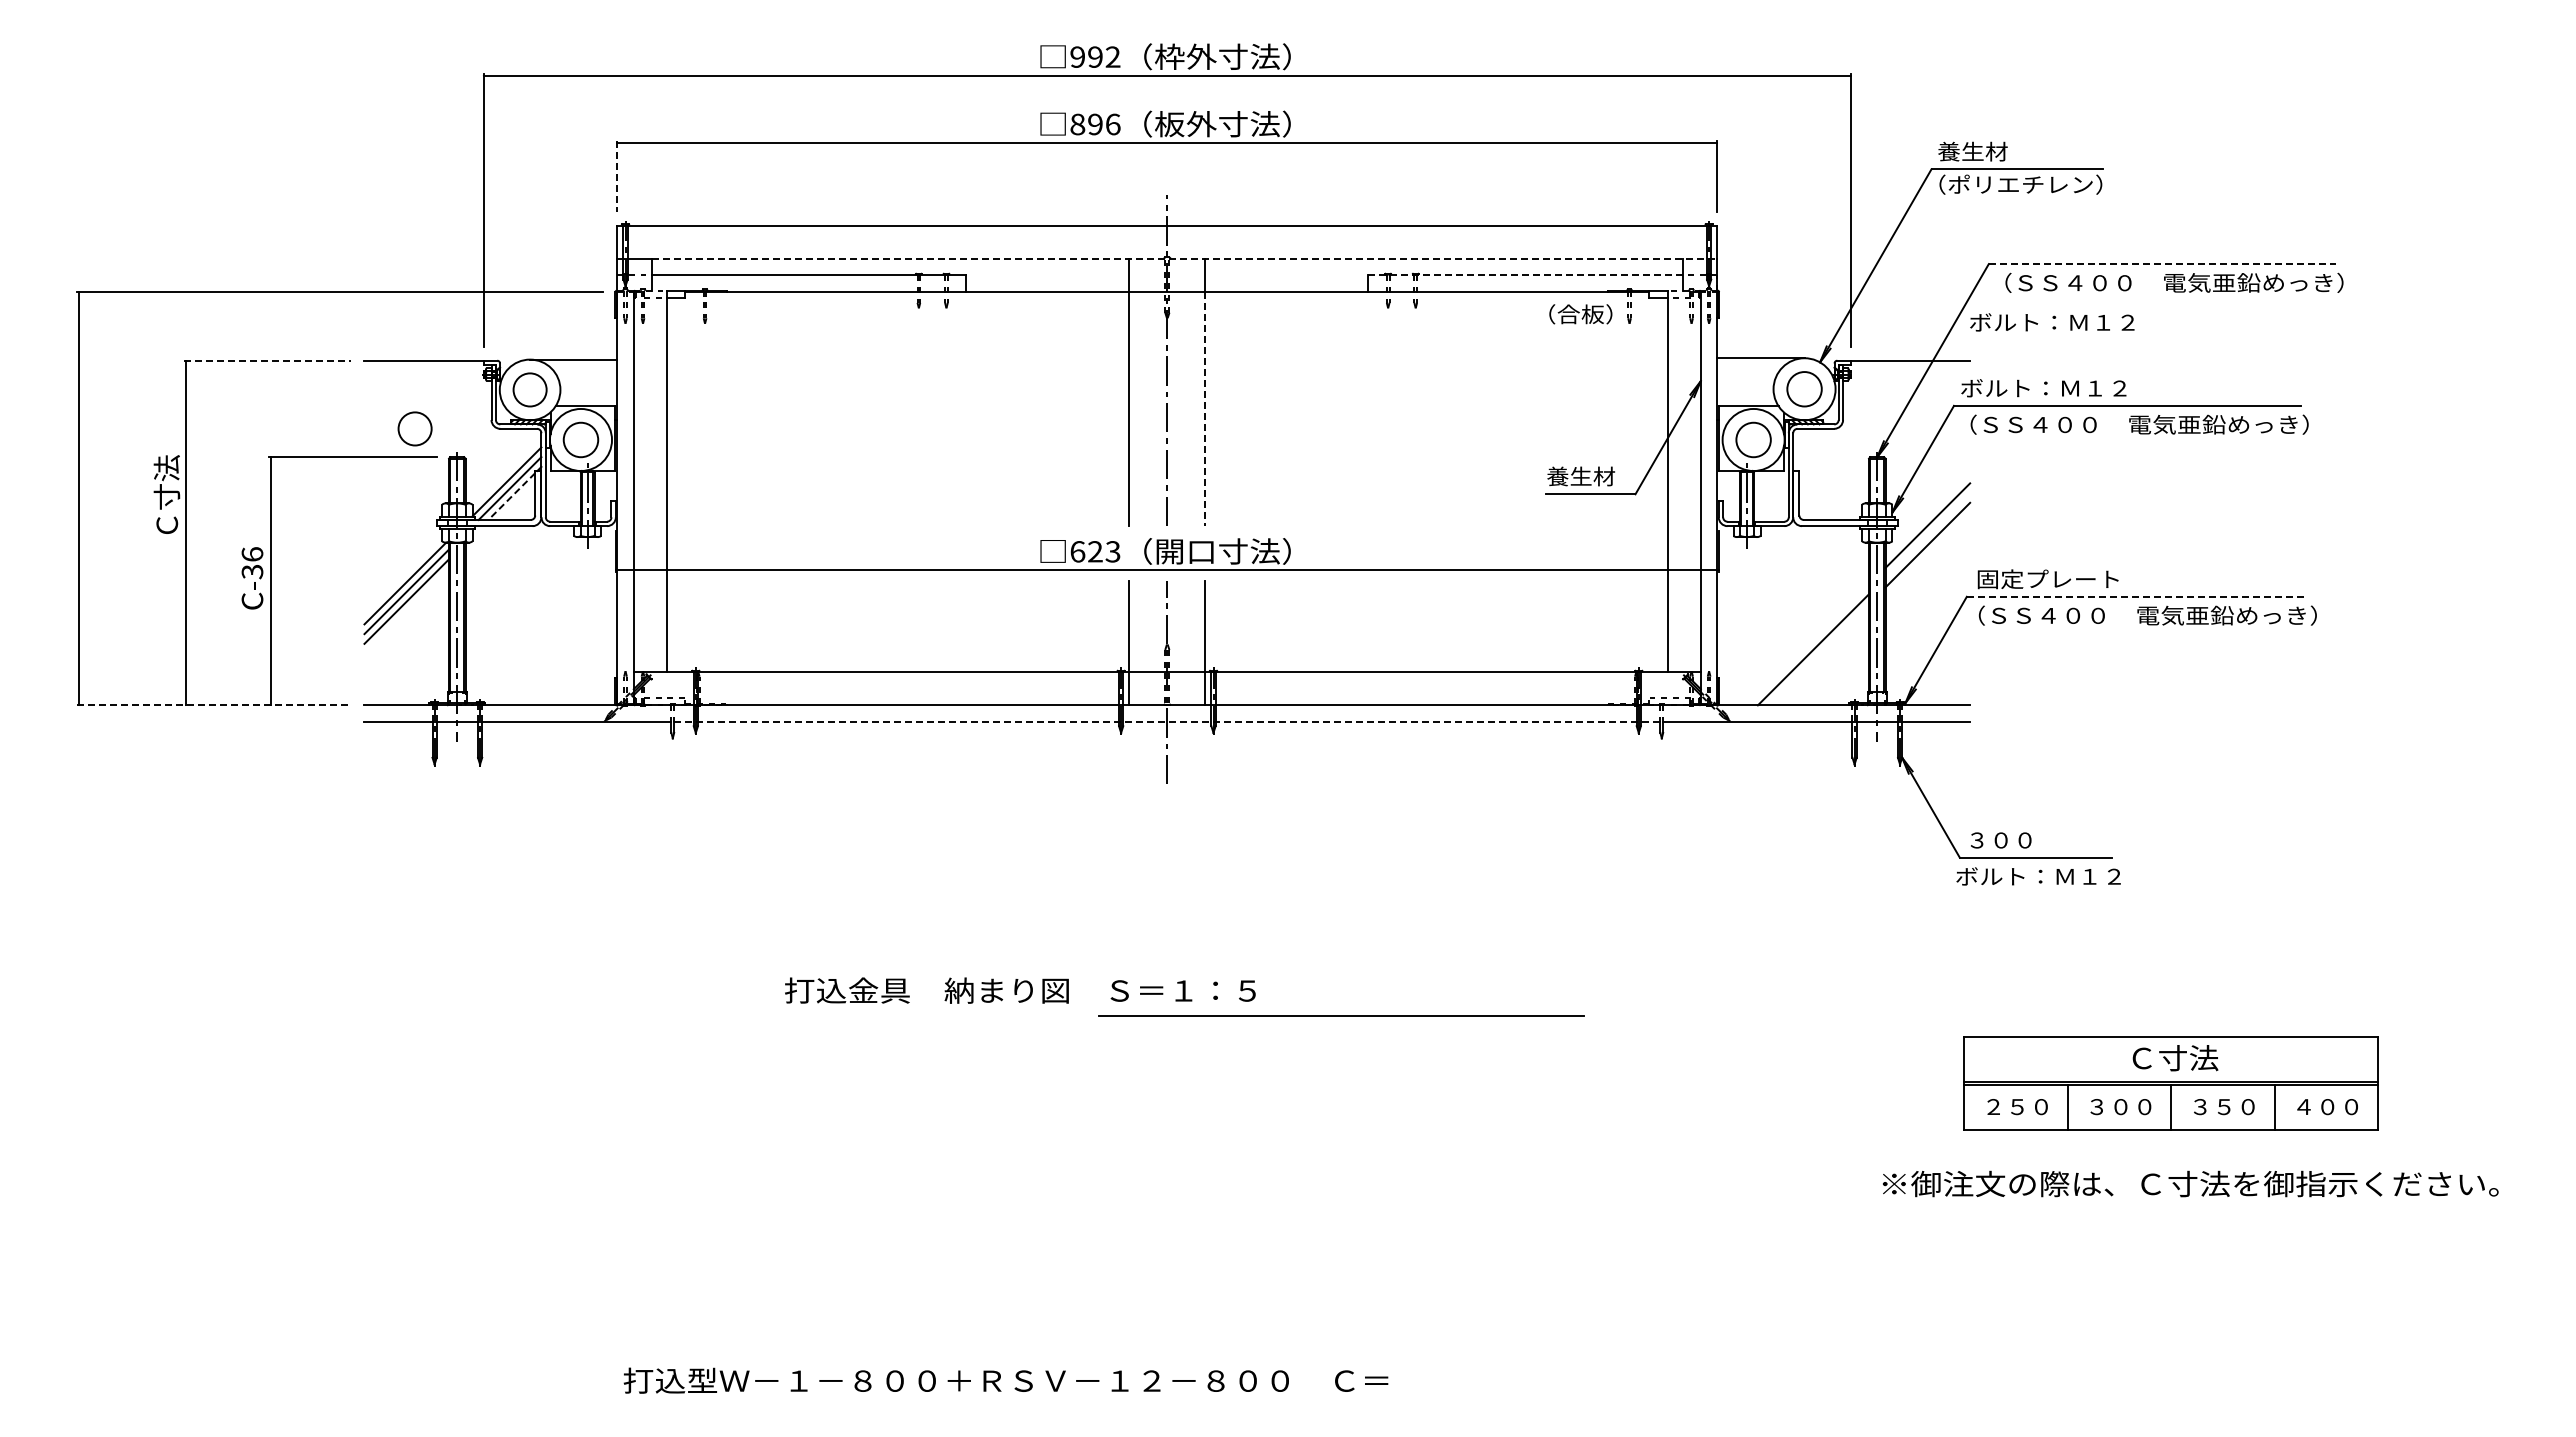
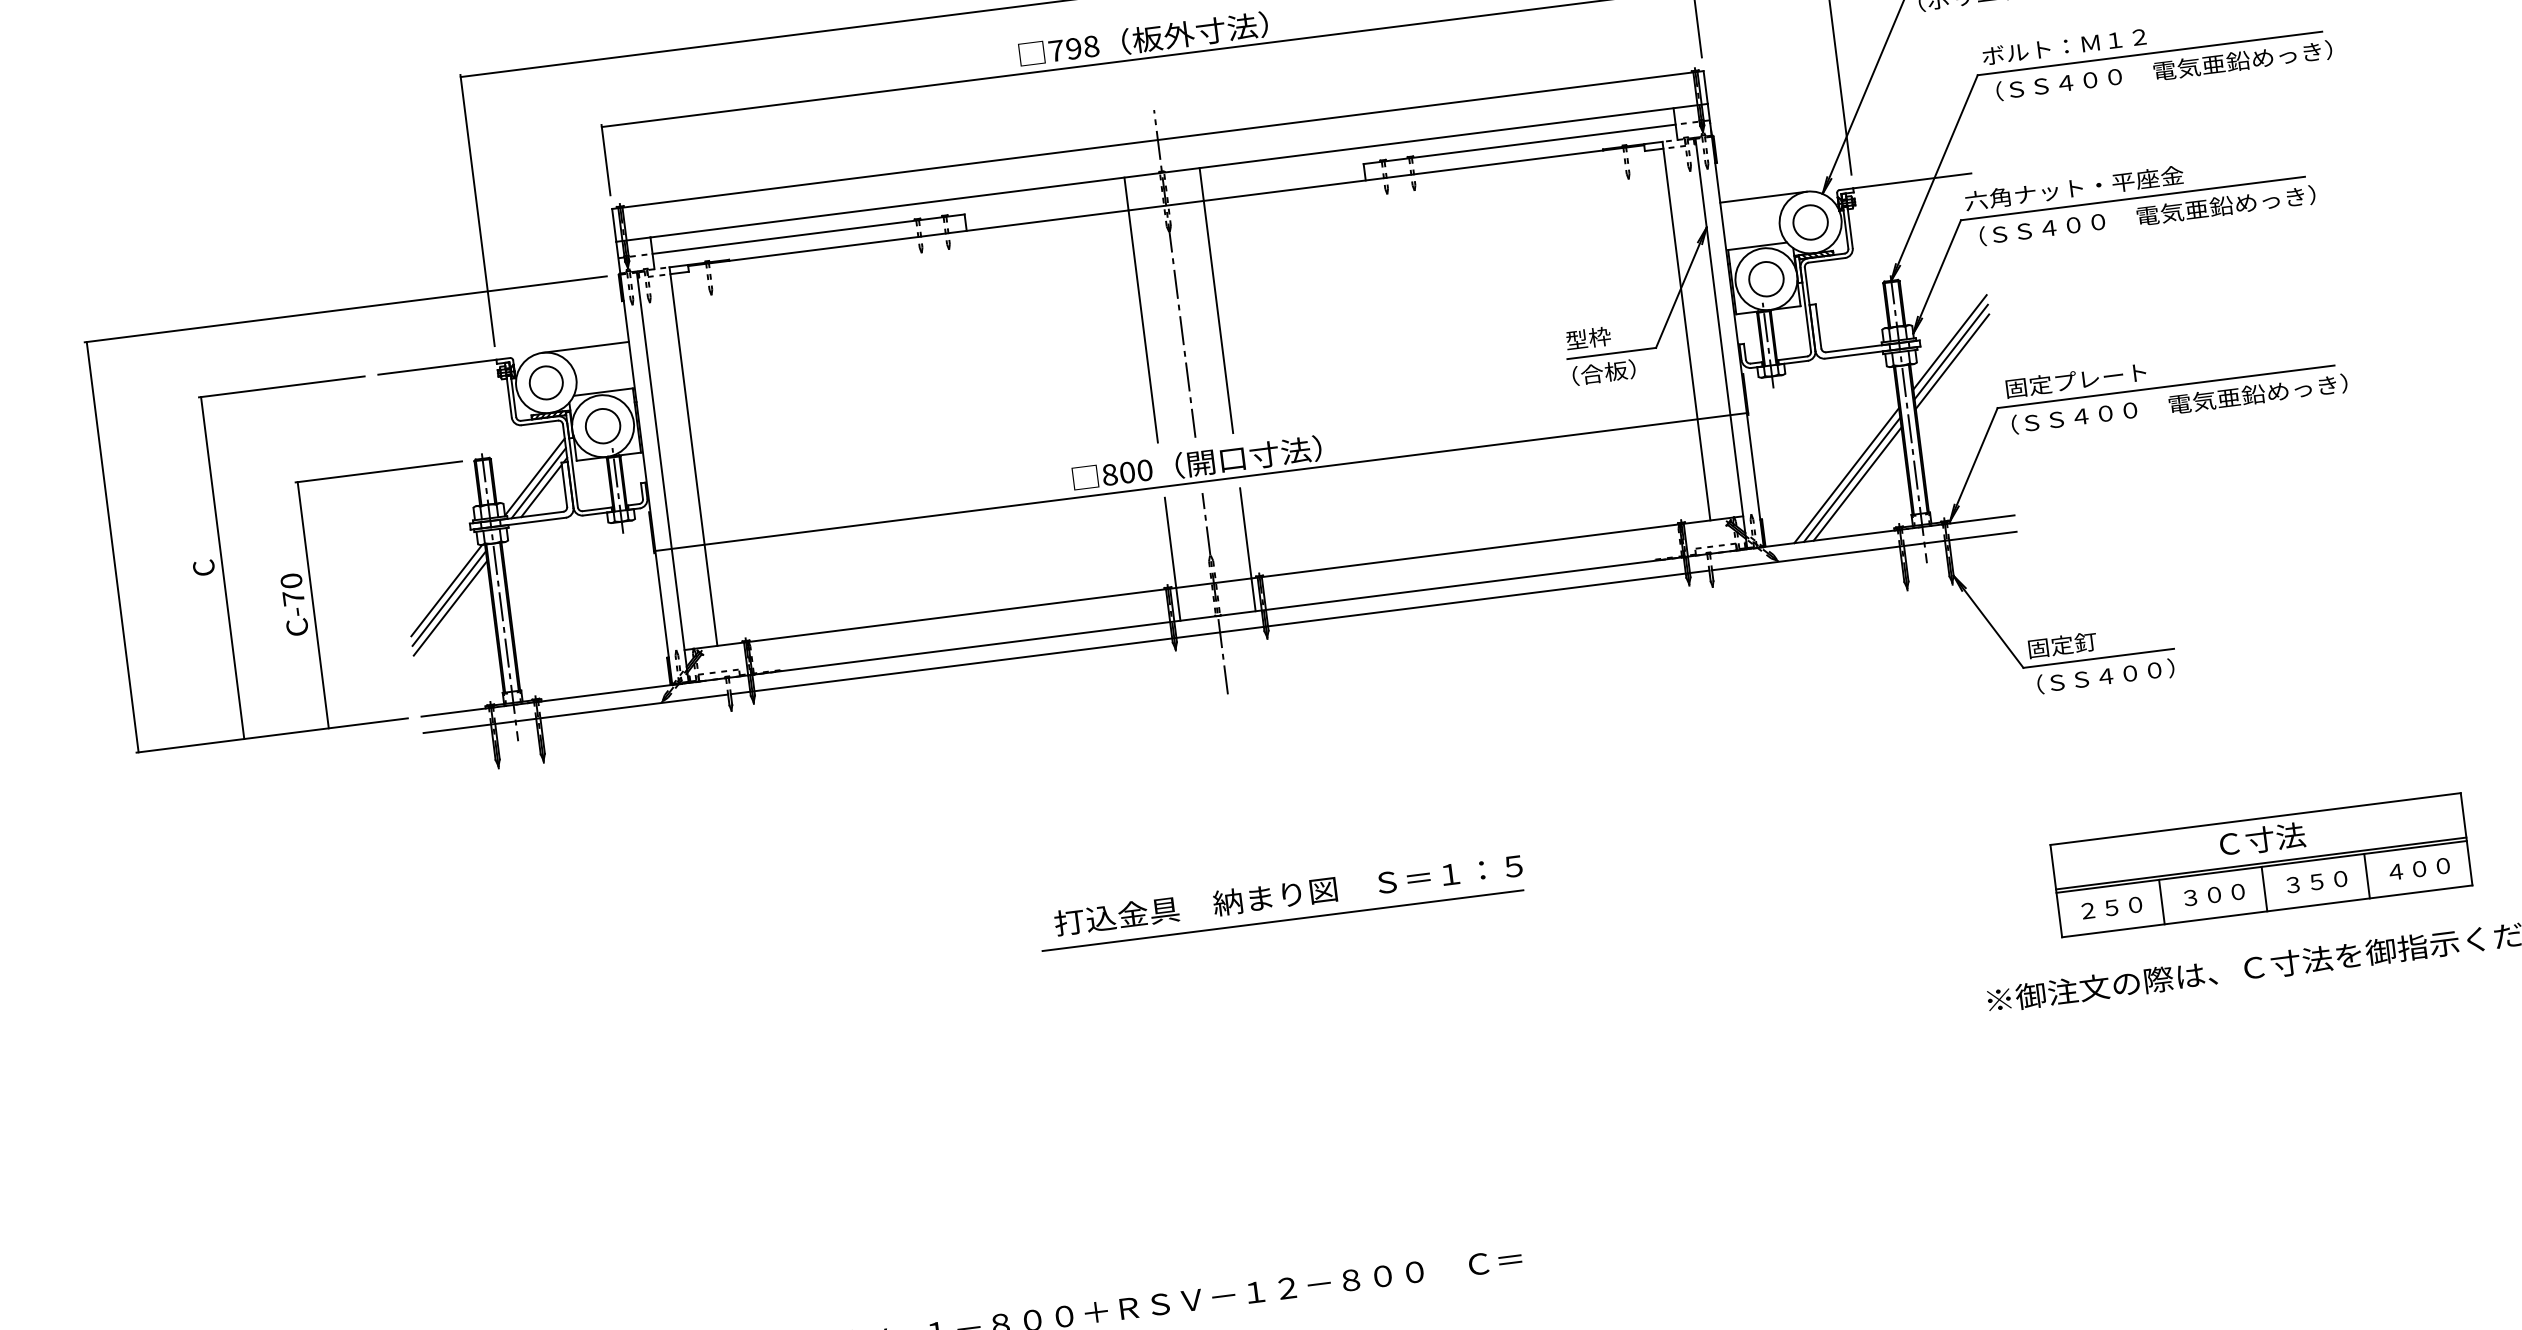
text: (1095, 124) -> (1073, 48), 896 -> 798
line: (617, 176) -> (606, 160), dashed -> solid
line: (1184, 258) -> (1179, 170), dashed -> solid
line: (2162, 264) -> (2150, 53), dashed -> solid
line: (1525, 275) -> (1519, 144), dashed -> solid
text: (1580, 314) -> (1603, 372), moved
text: (2052, 322) -> (2064, 46), moved
line: (267, 360) -> (282, 386), dashed -> solid
text: (2070, 388) -> (2074, 188), ボルト：Ｍ１２ -> 六角ナット・平座金
line: (1205, 408) -> (1218, 316), dashed -> solid
circle: (414, 428) -> (436, 435), removed
text: (1581, 476) -> (1600, 337), 養生材 -> 型枠
text: (166, 496) -> (198, 534), Ｃ寸法 -> C
line: (511, 496) -> (541, 490), dashed -> solid
line: (1927, 535) -> (1950, 352), added
text: (1095, 551) -> (1127, 472), 623 -> 800
text: (252, 563) -> (292, 589), C-36 -> C-70
line: (2136, 596) -> (2165, 386), dashed -> solid
line: (1808, 644) -> (1846, 475), added
line: (1818, 654) -> (1857, 483), added
line: (213, 705) -> (271, 735), dashed -> solid
line: (1167, 721) -> (1220, 631), dashed -> solid
text: (2001, 840) -> (2062, 645), ３００ -> 固定釘
text: (2038, 876) -> (2103, 676), ボルト：Ｍ１２ -> （ＳＳ４００）
text: (1020, 990) -> (1288, 894), moved
line: (1341, 1015) -> (1282, 920), moved

